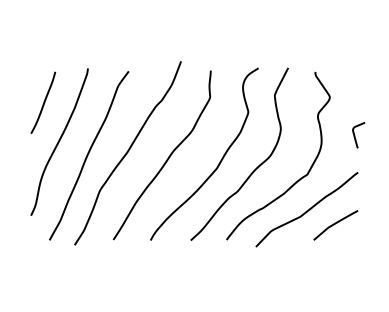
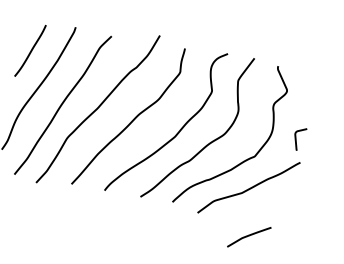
curve: (355, 135) -> (296, 138), moved
curve: (335, 224) -> (249, 236), moved

